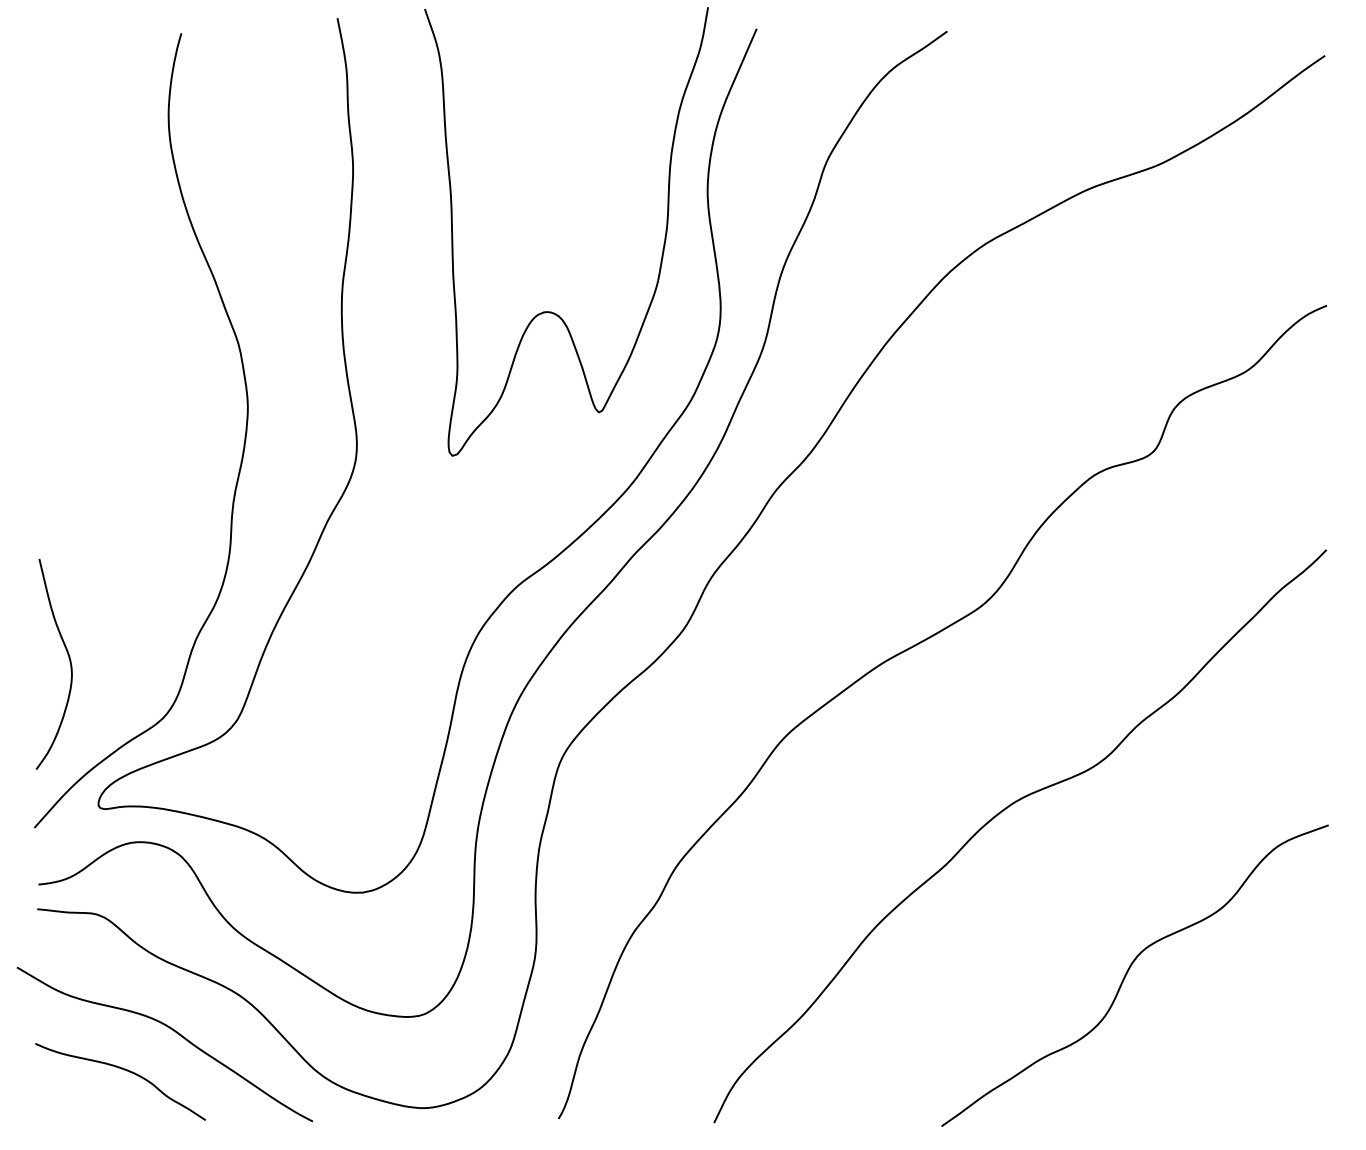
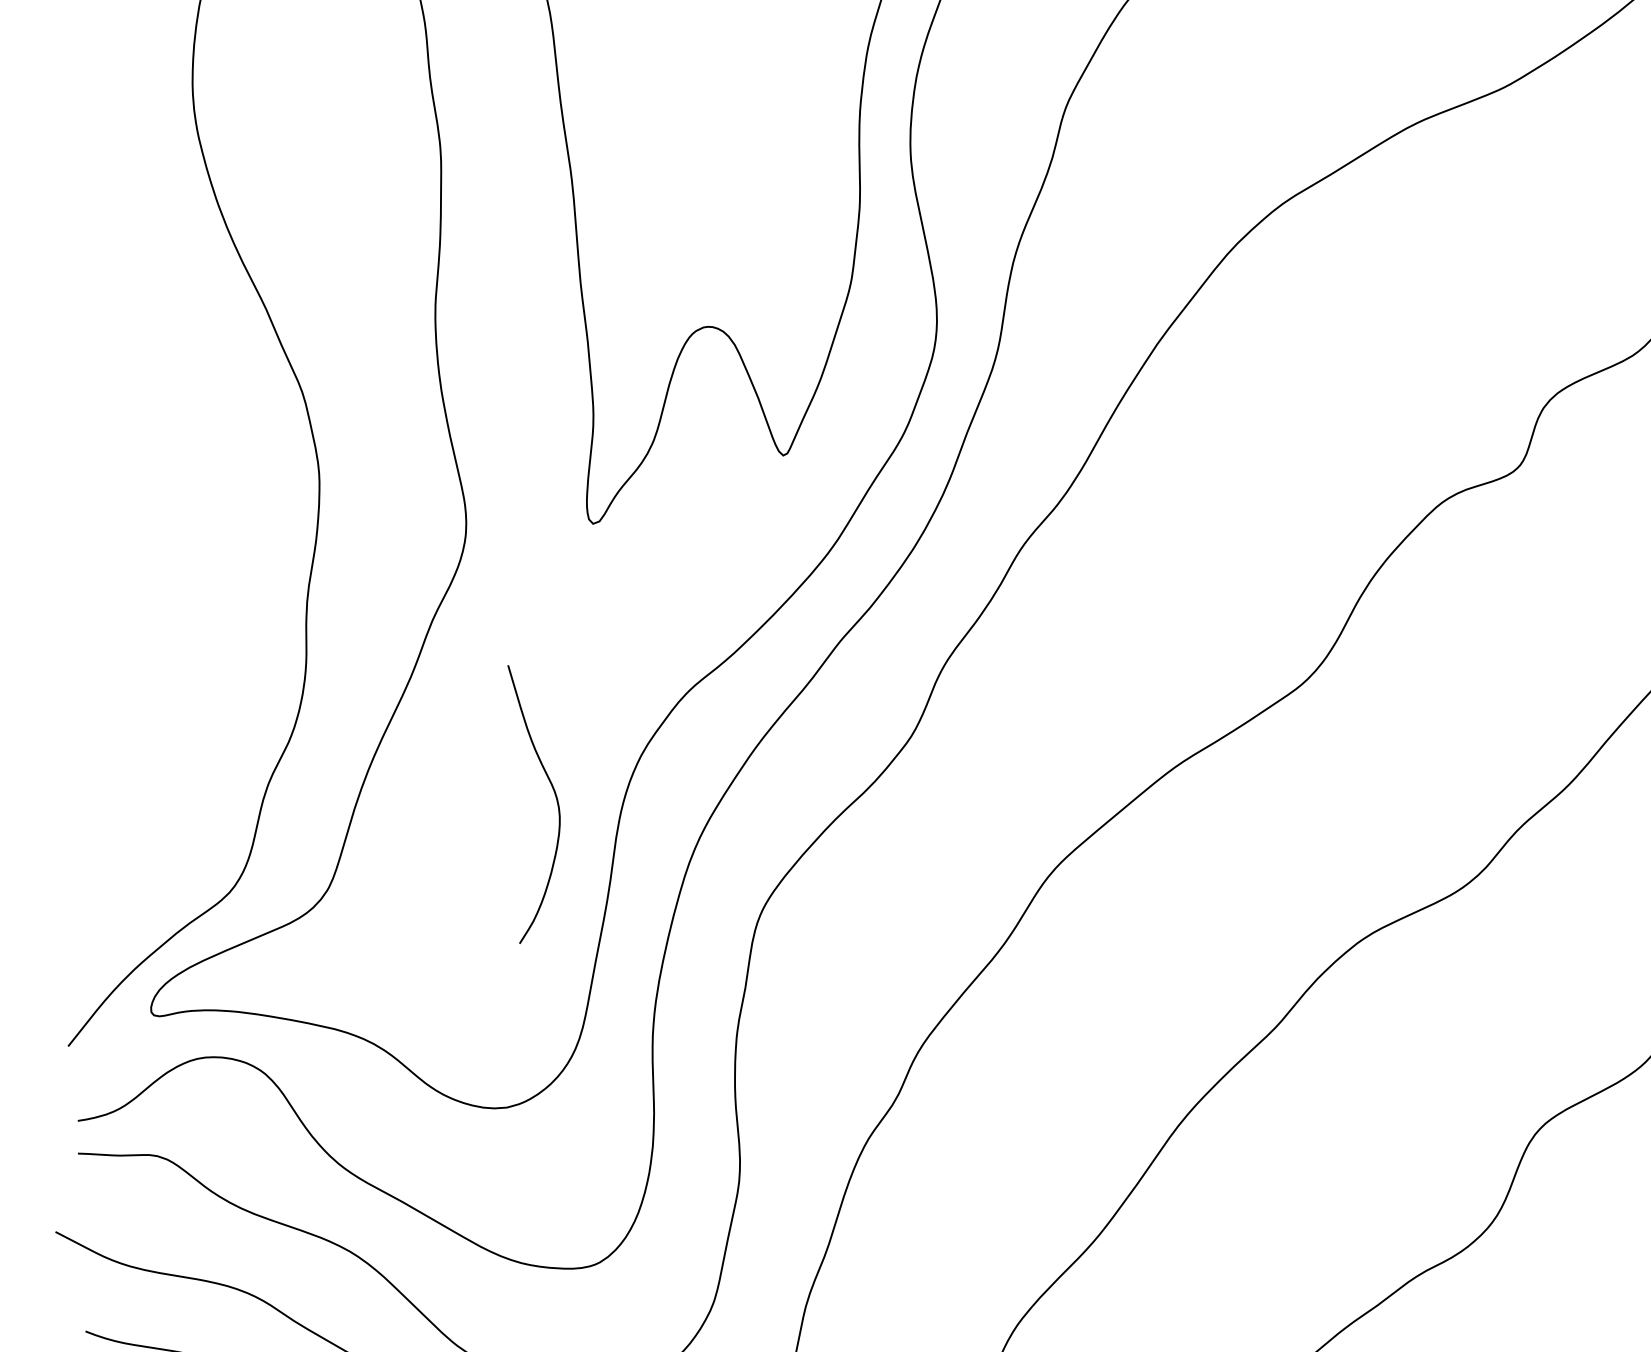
curve: (69, 662) -> (555, 799), moved

